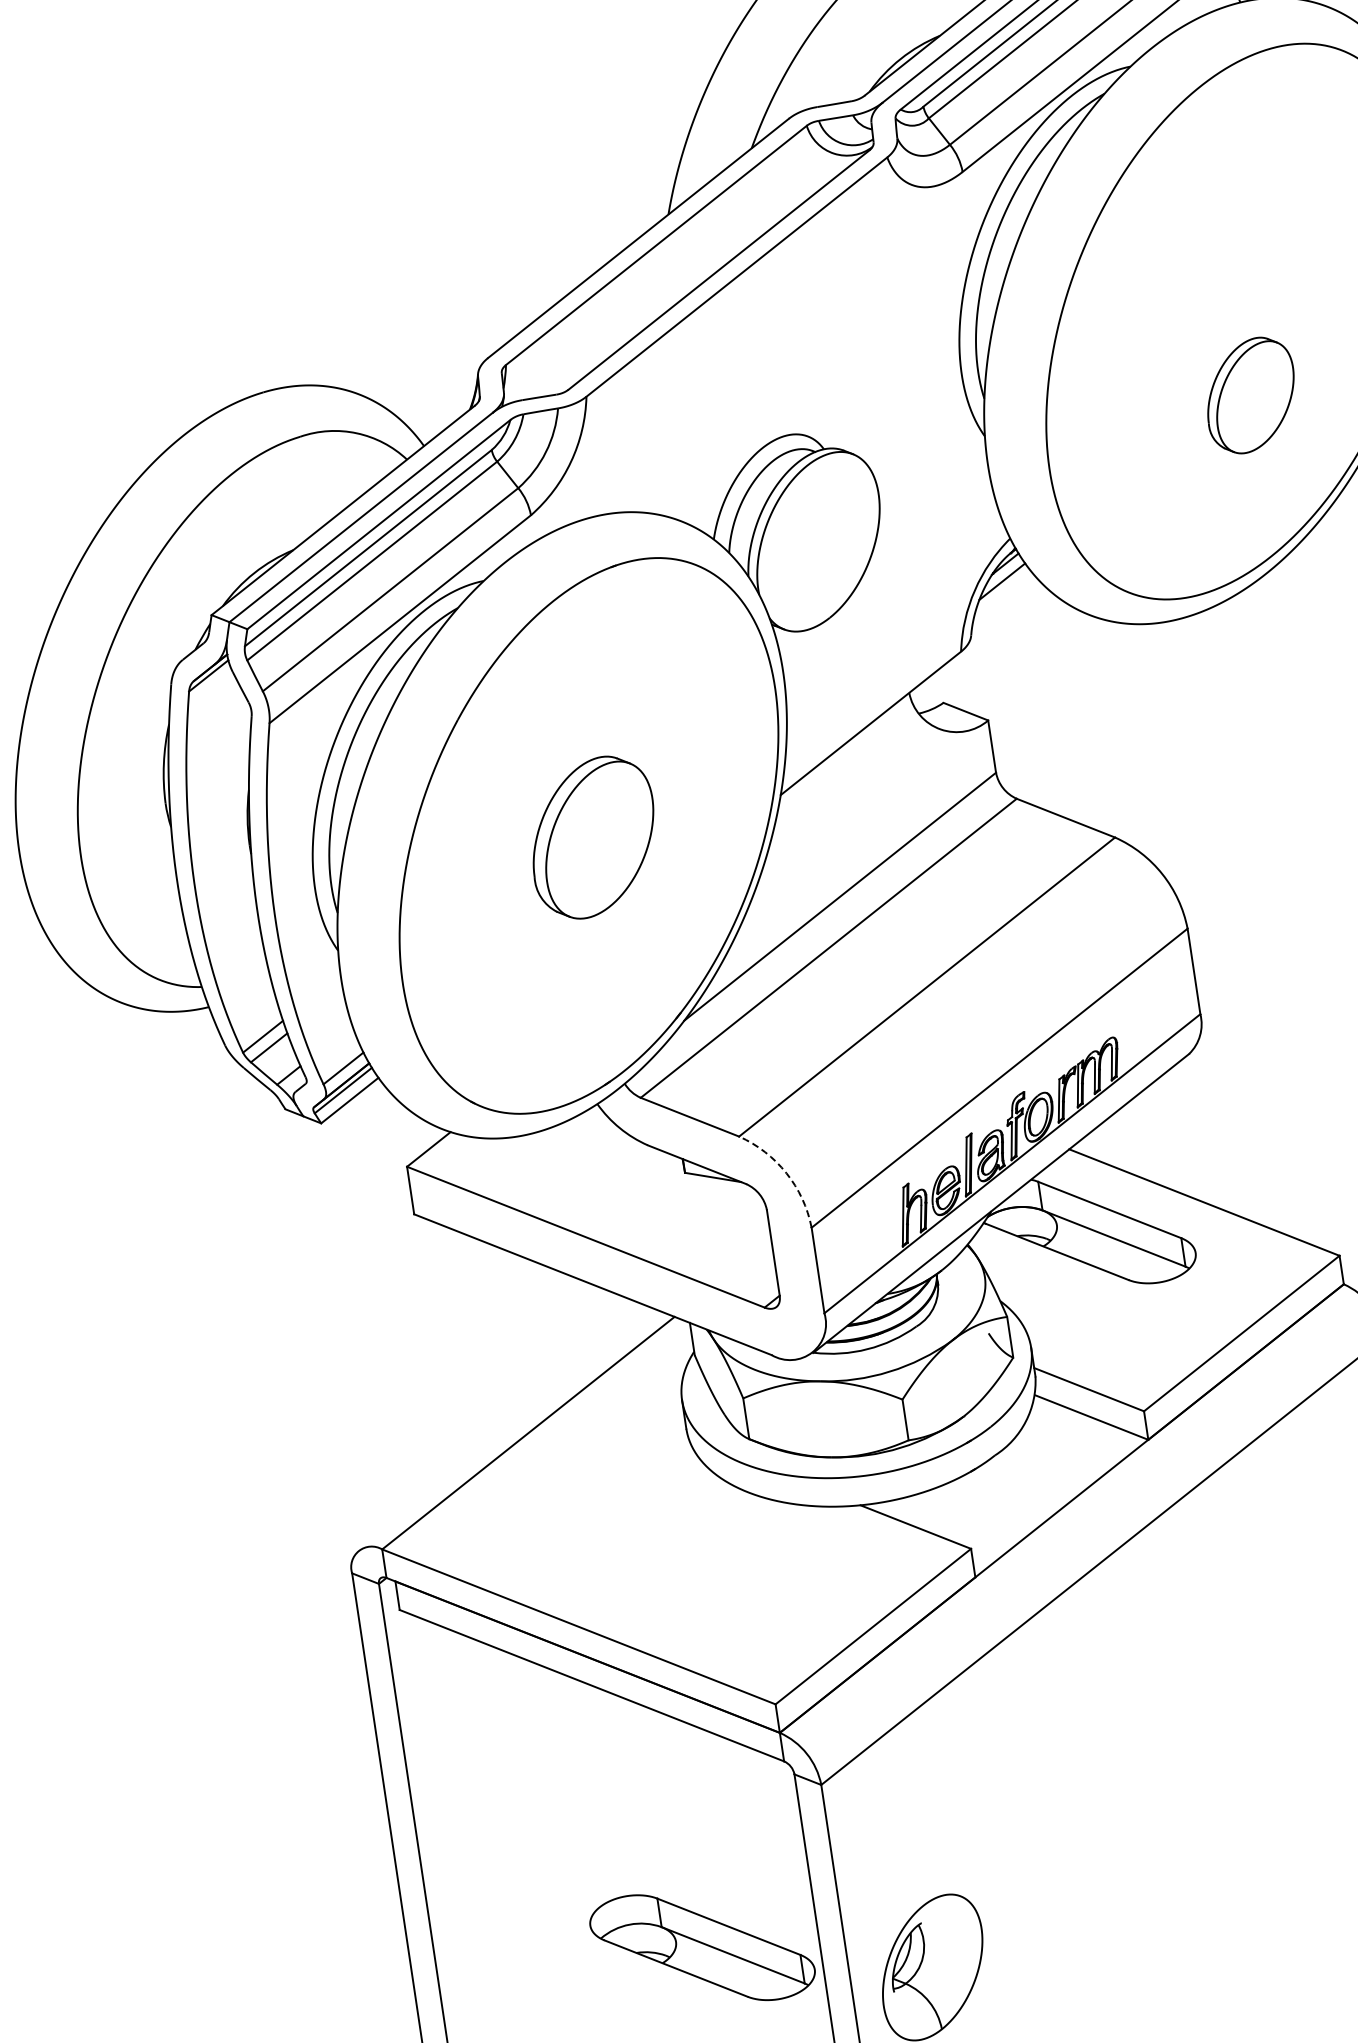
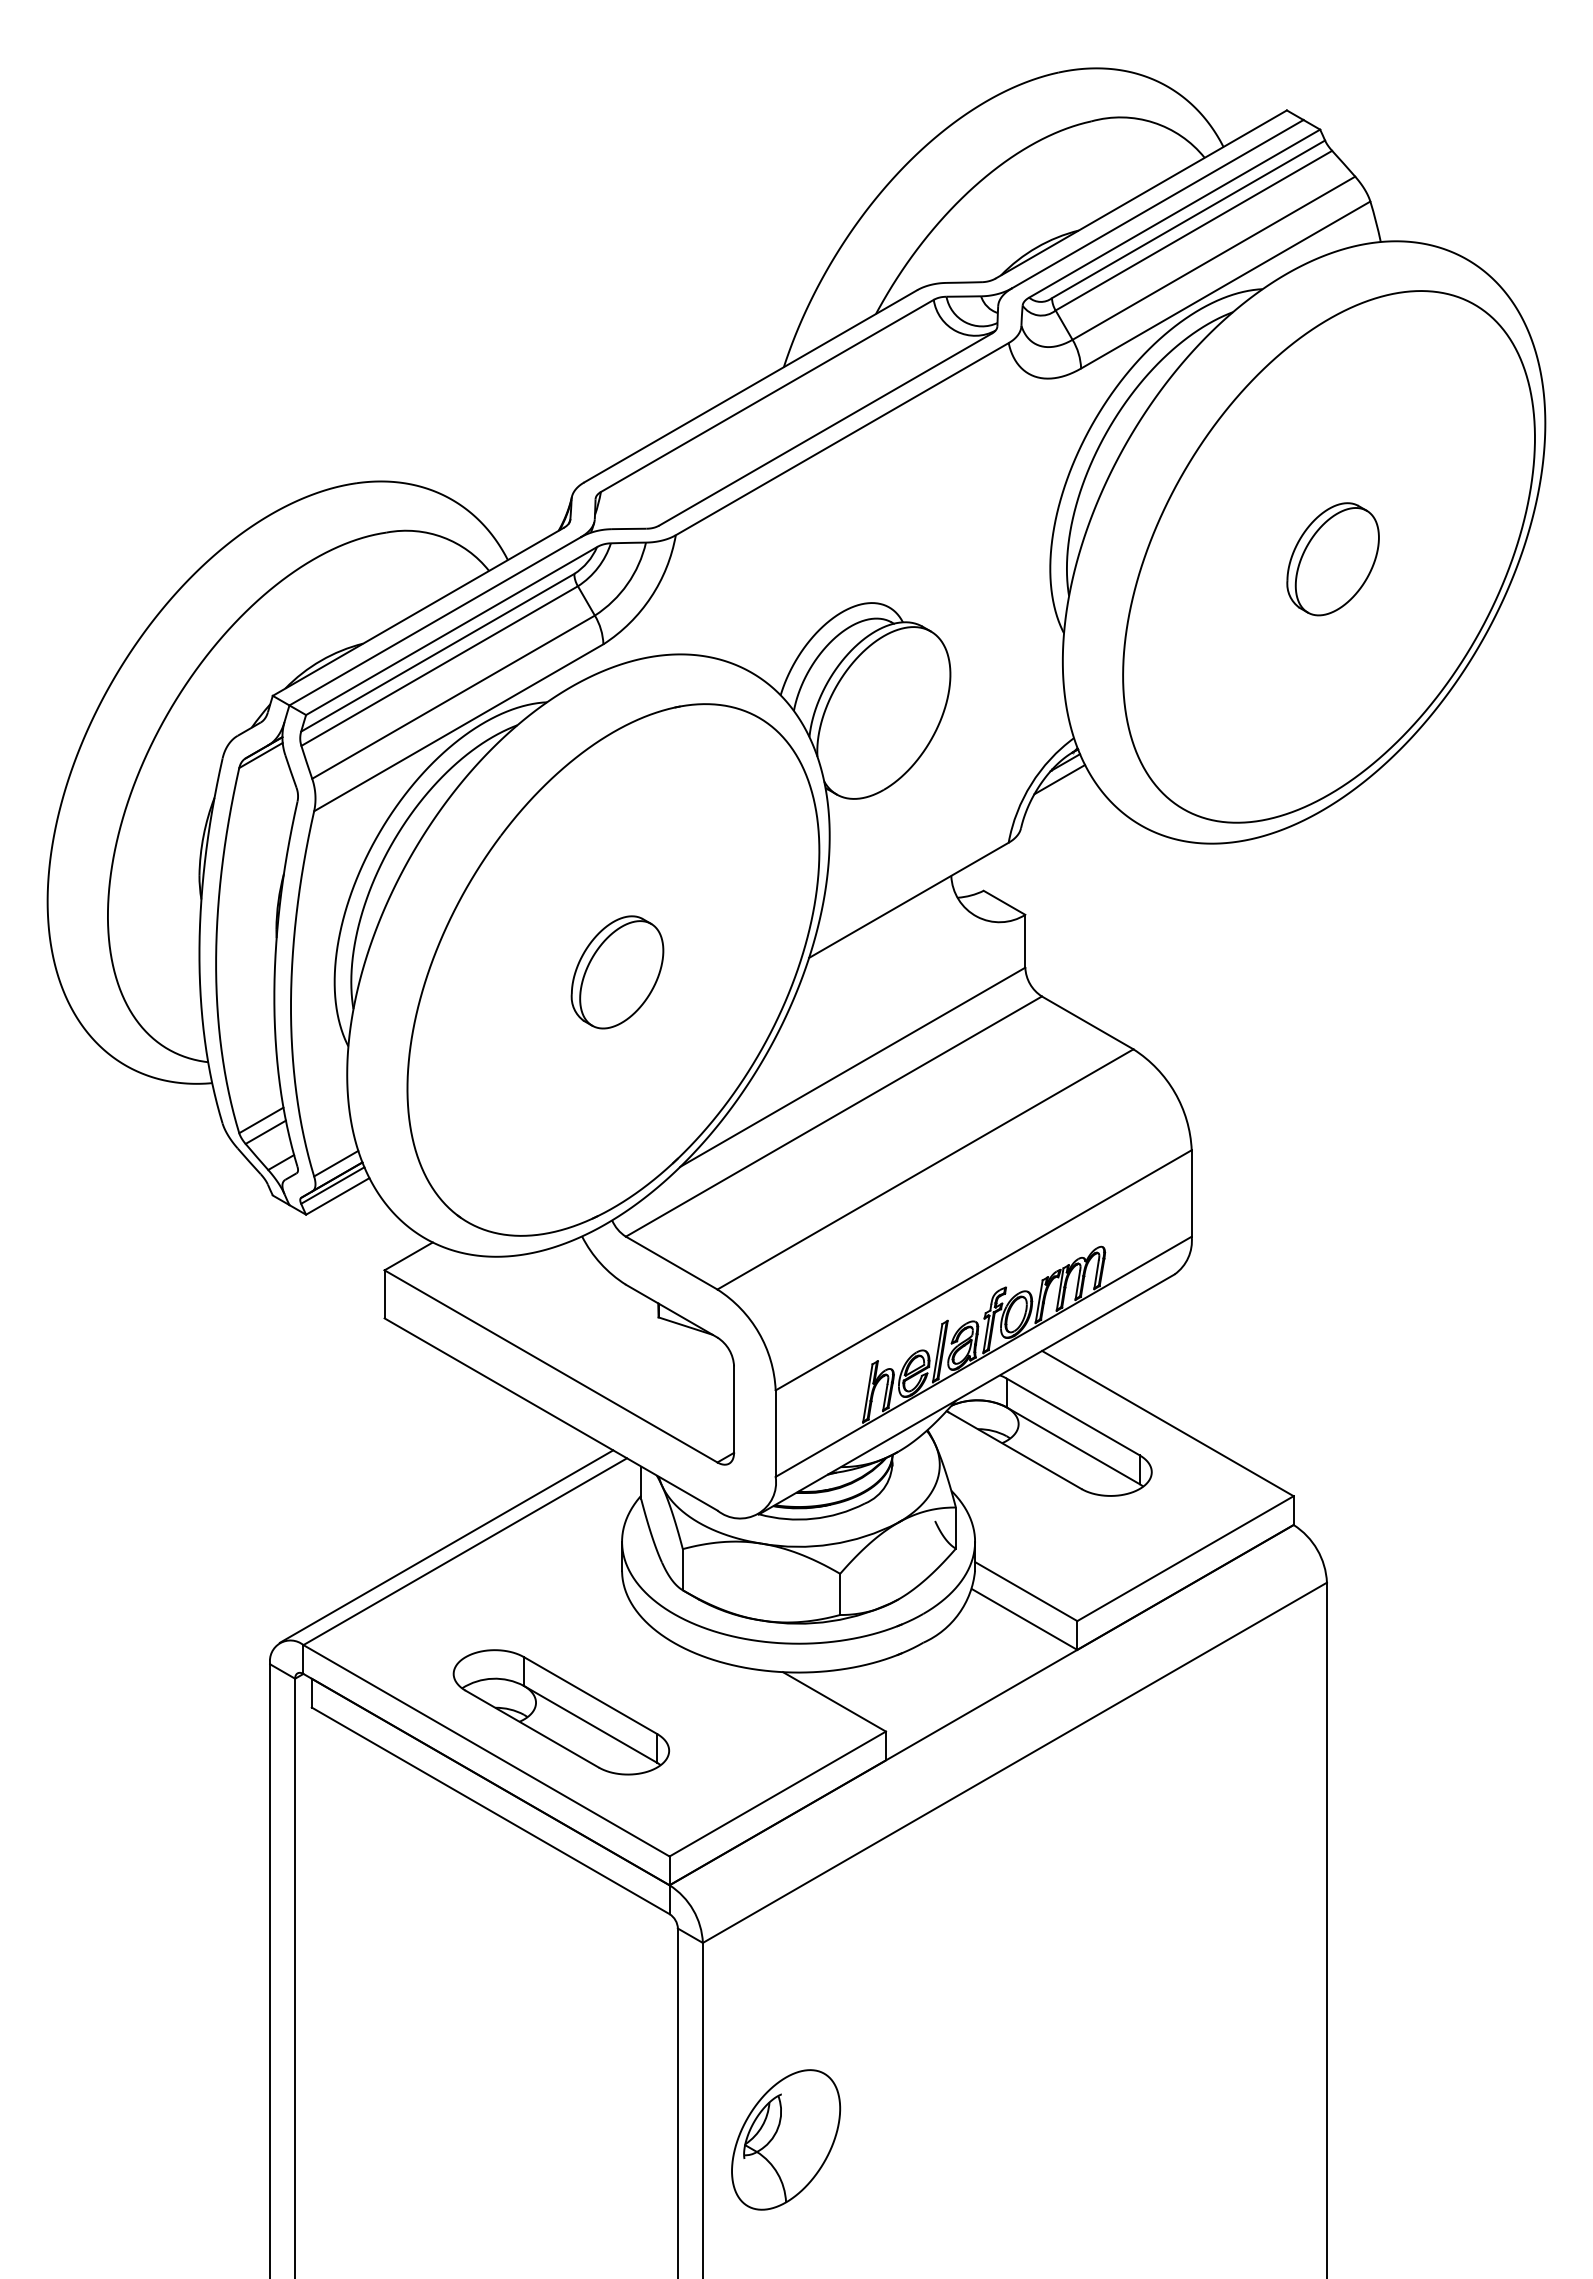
part: (1250, 395) -> (1332, 559), moved
part: (593, 837) -> (617, 972), size x0.71
arc: (786, 1173) -> (758, 1332), dashed -> solid
line: (509, 1430) -> (446, 1546), added
part: (702, 1947) -> (561, 1712), moved

